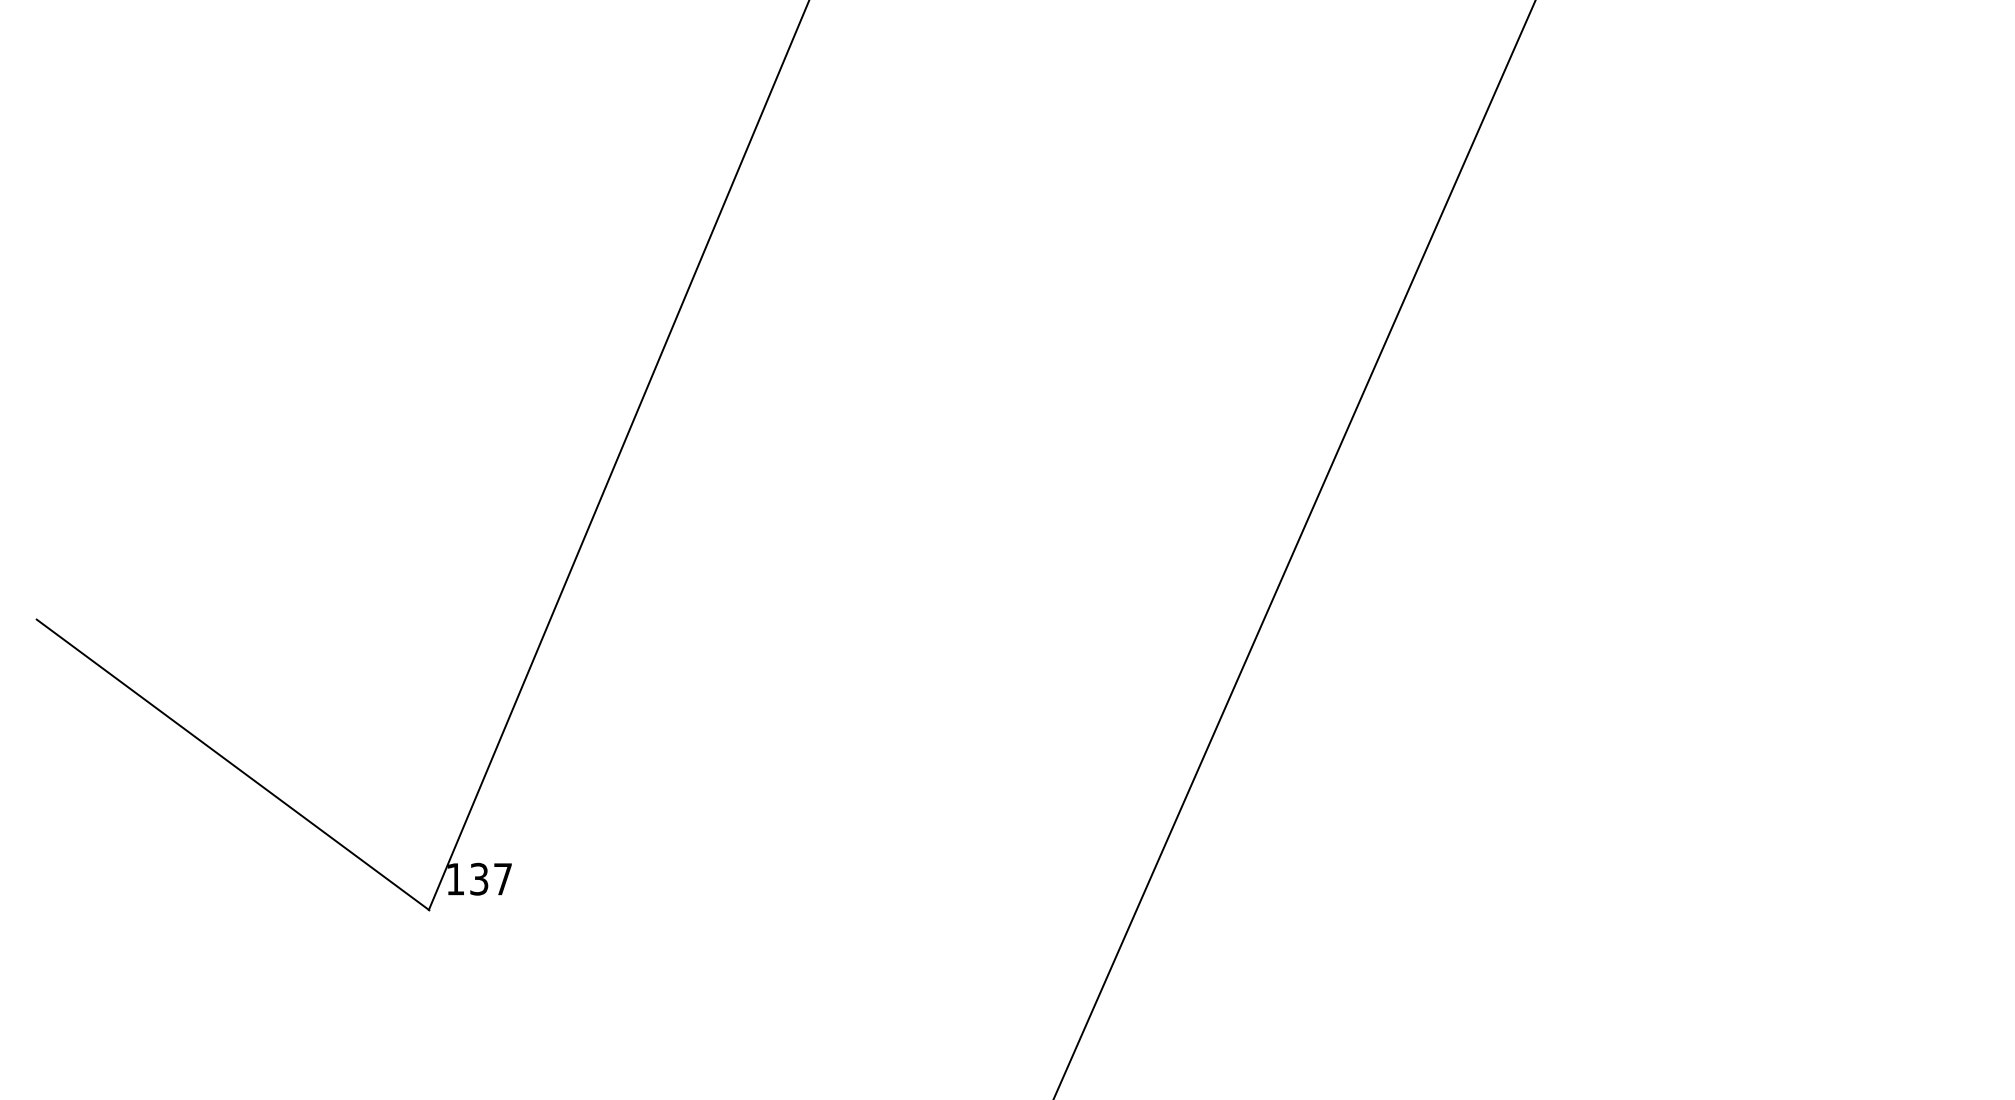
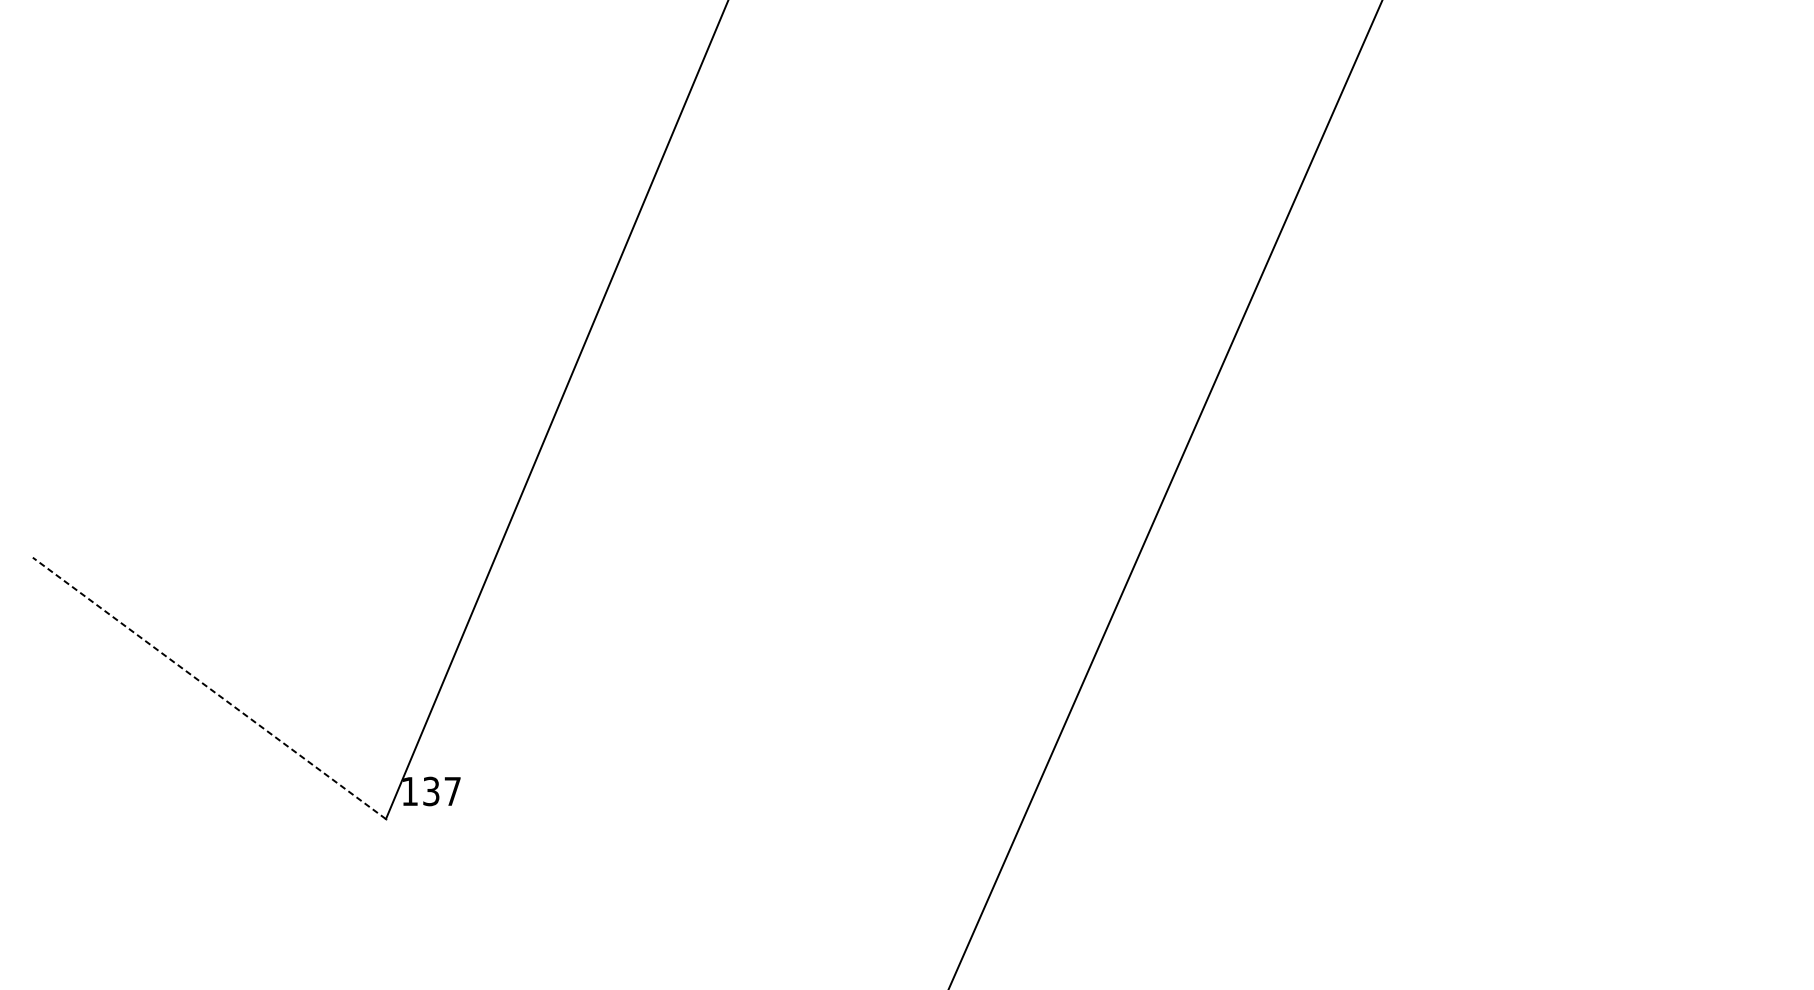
line: (232, 764) -> (209, 688), solid -> dashed

